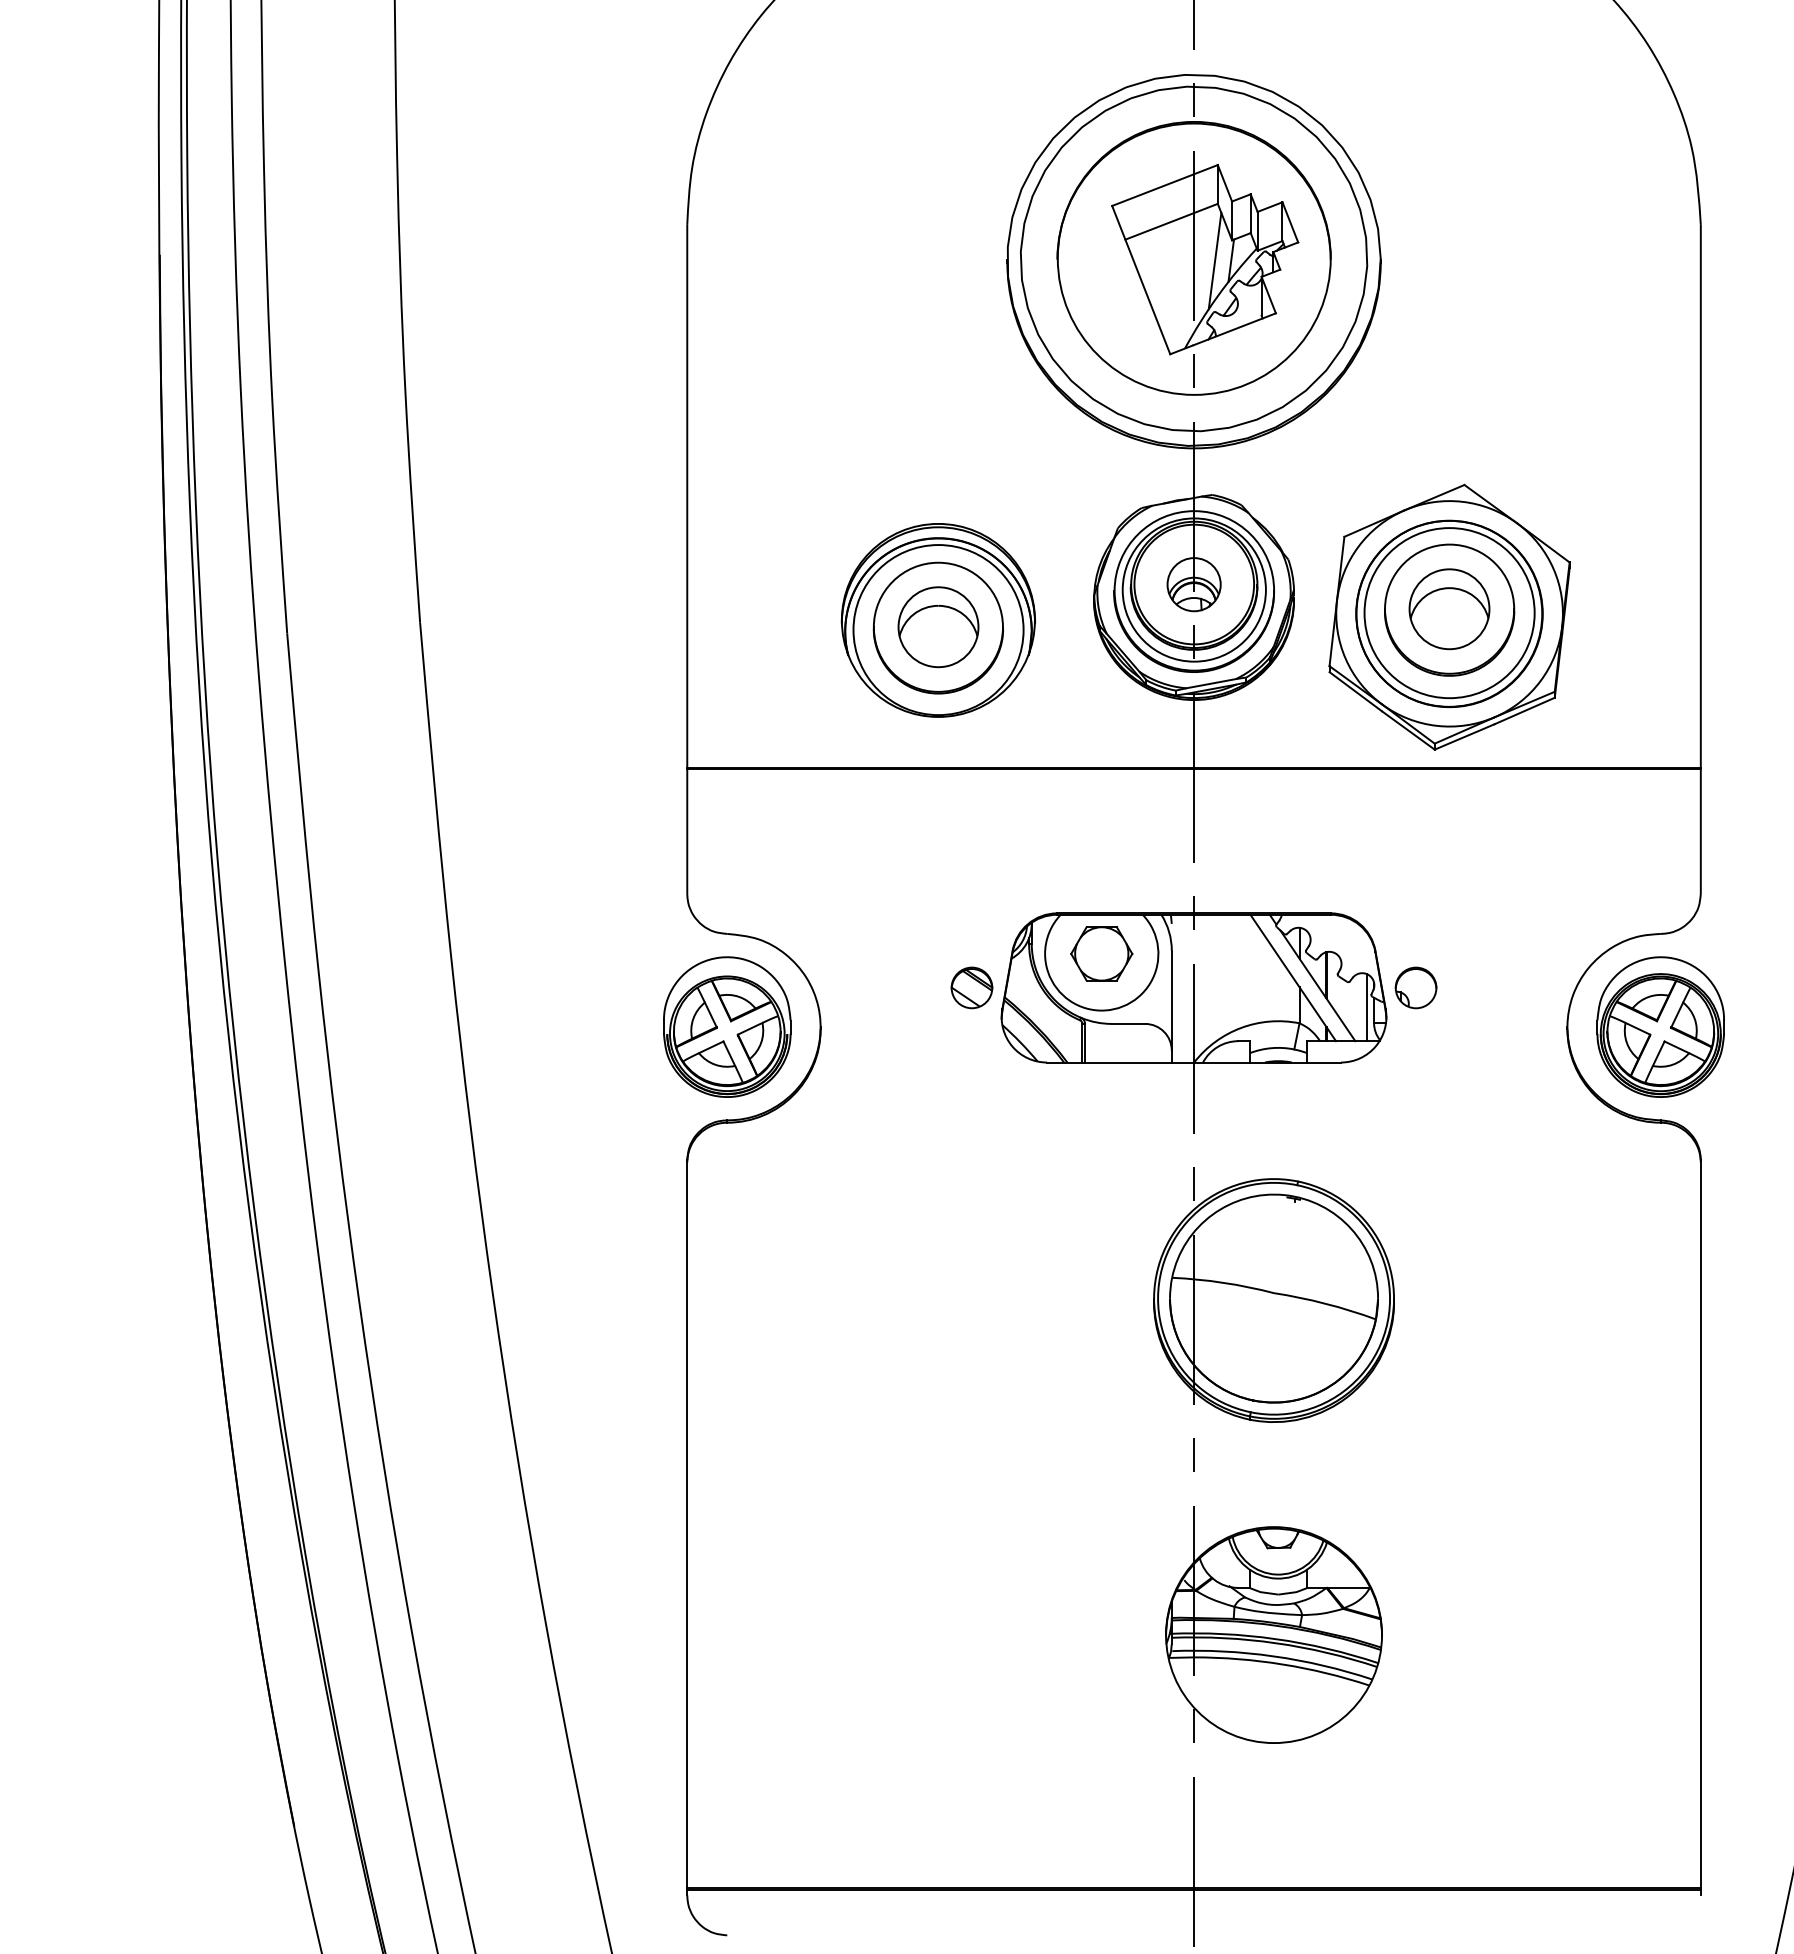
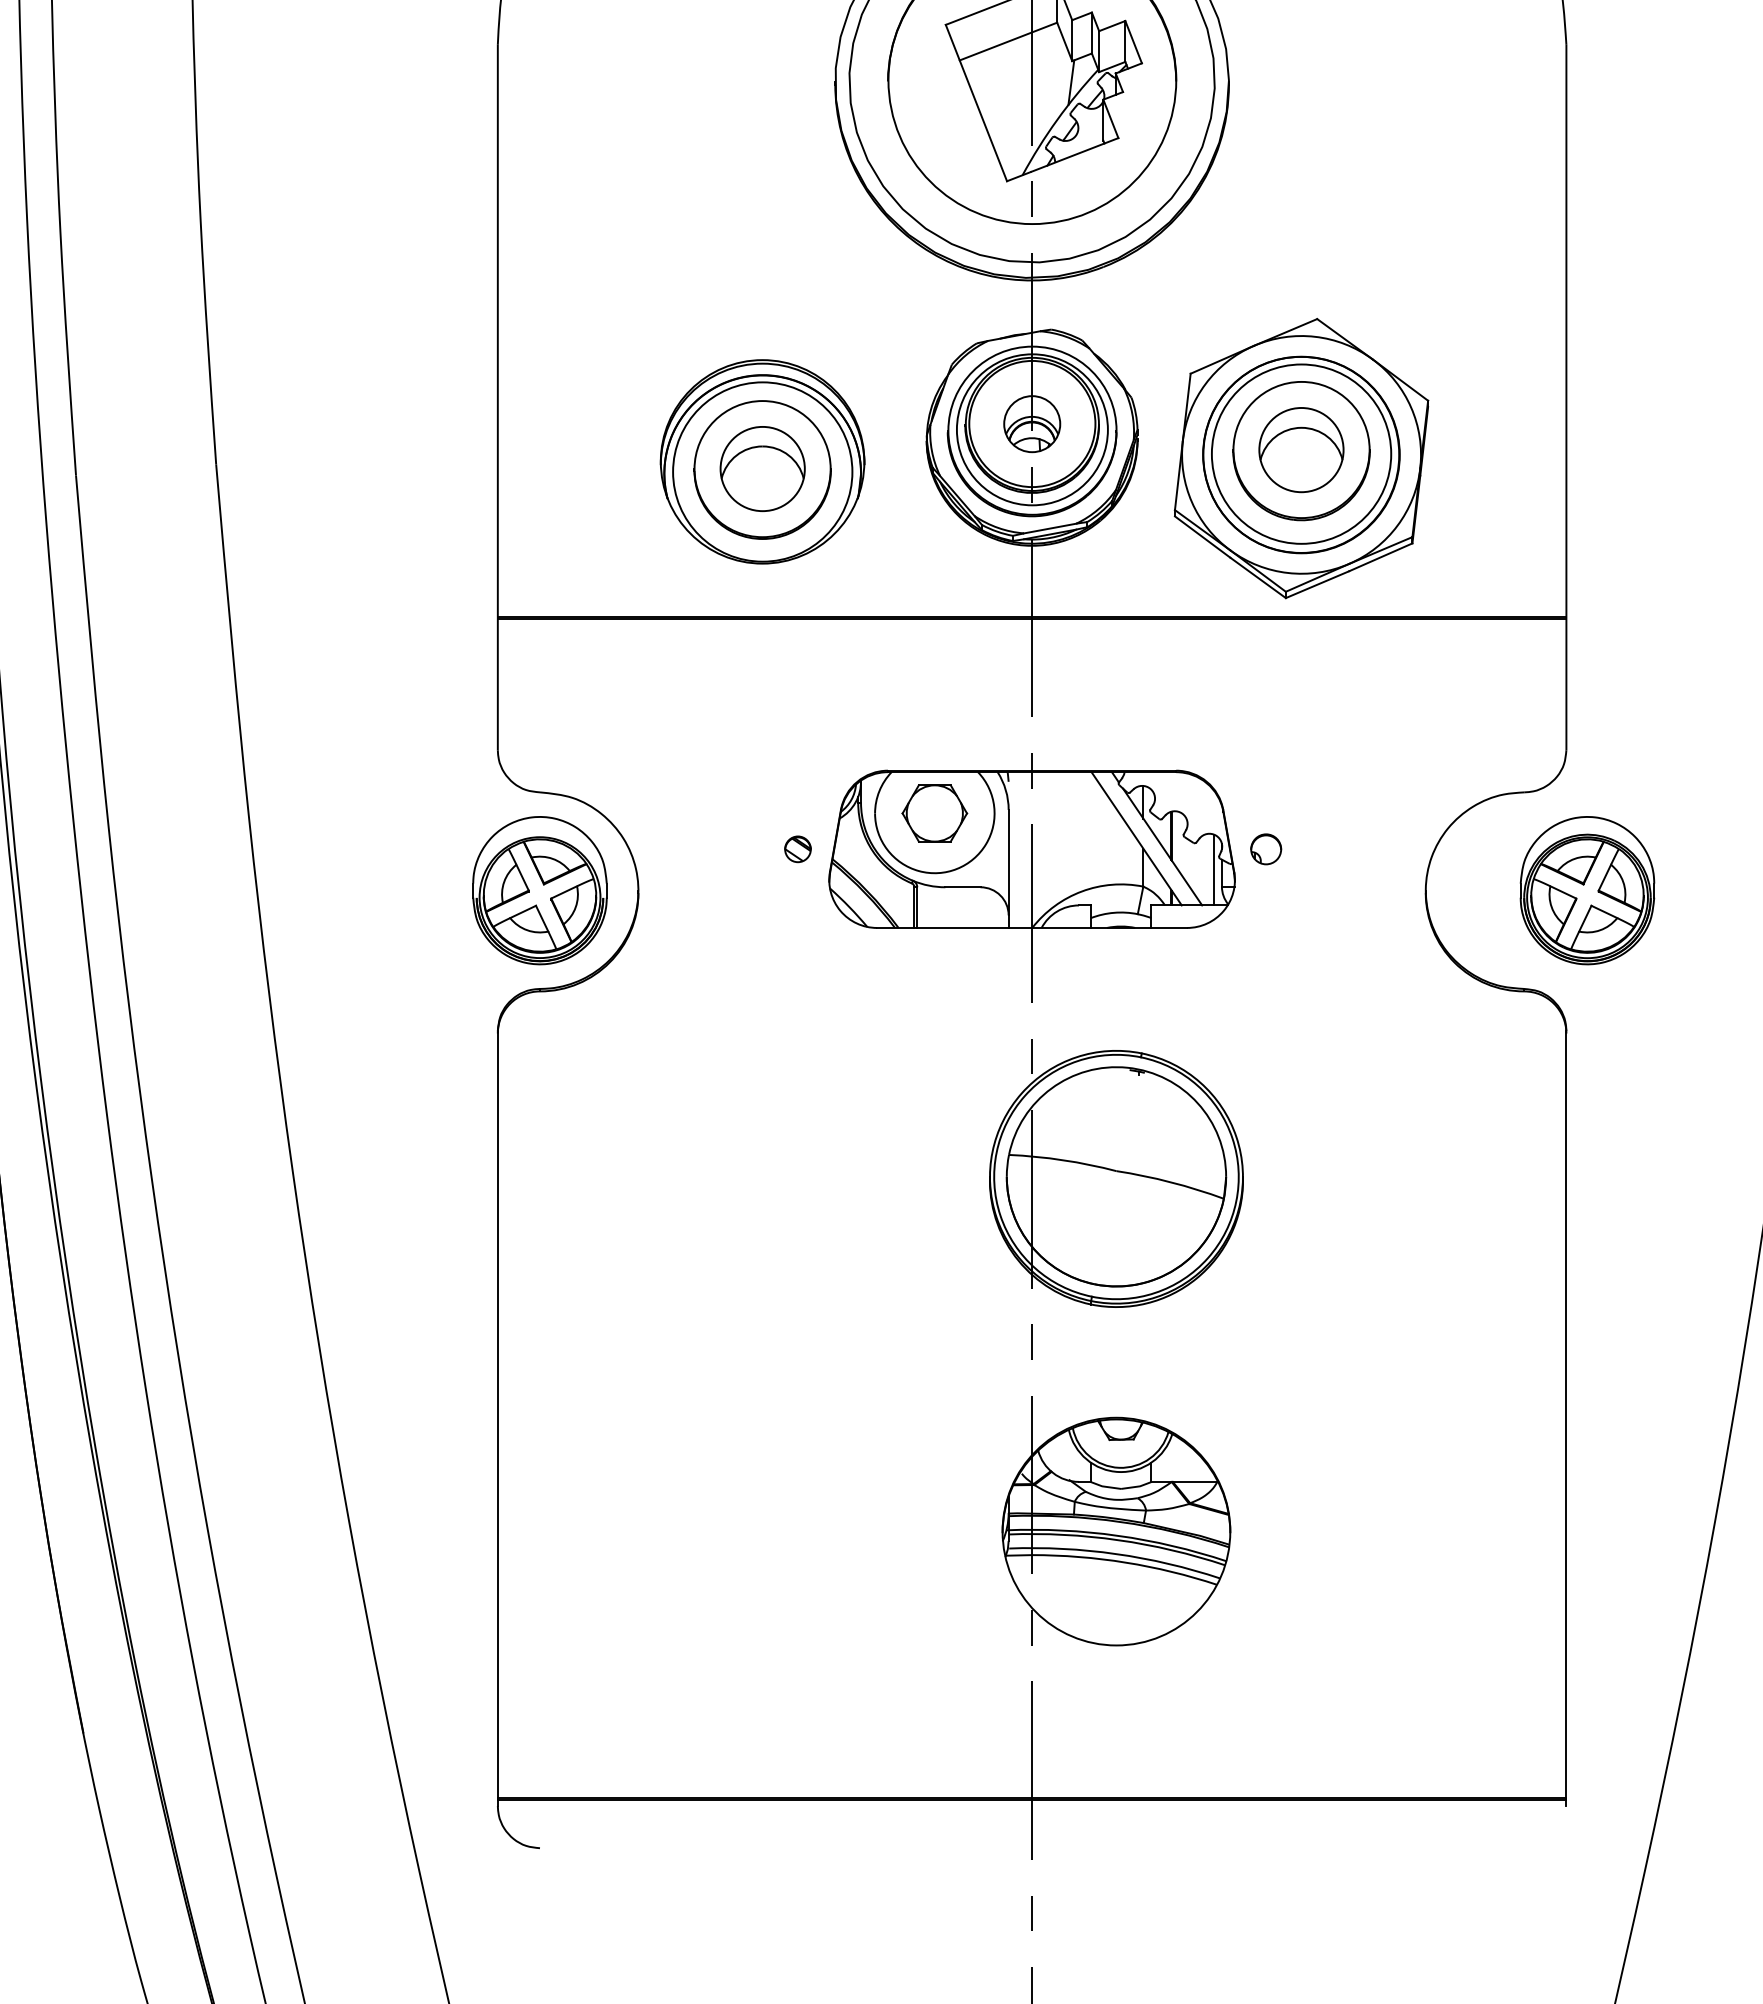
line: (1214, 260) -> (1053, 82), removed
part: (971, 987) -> (797, 848), size x0.6
part: (1415, 987) -> (1265, 848), size x0.7
part: (1660, 1026) -> (1587, 889), moved

